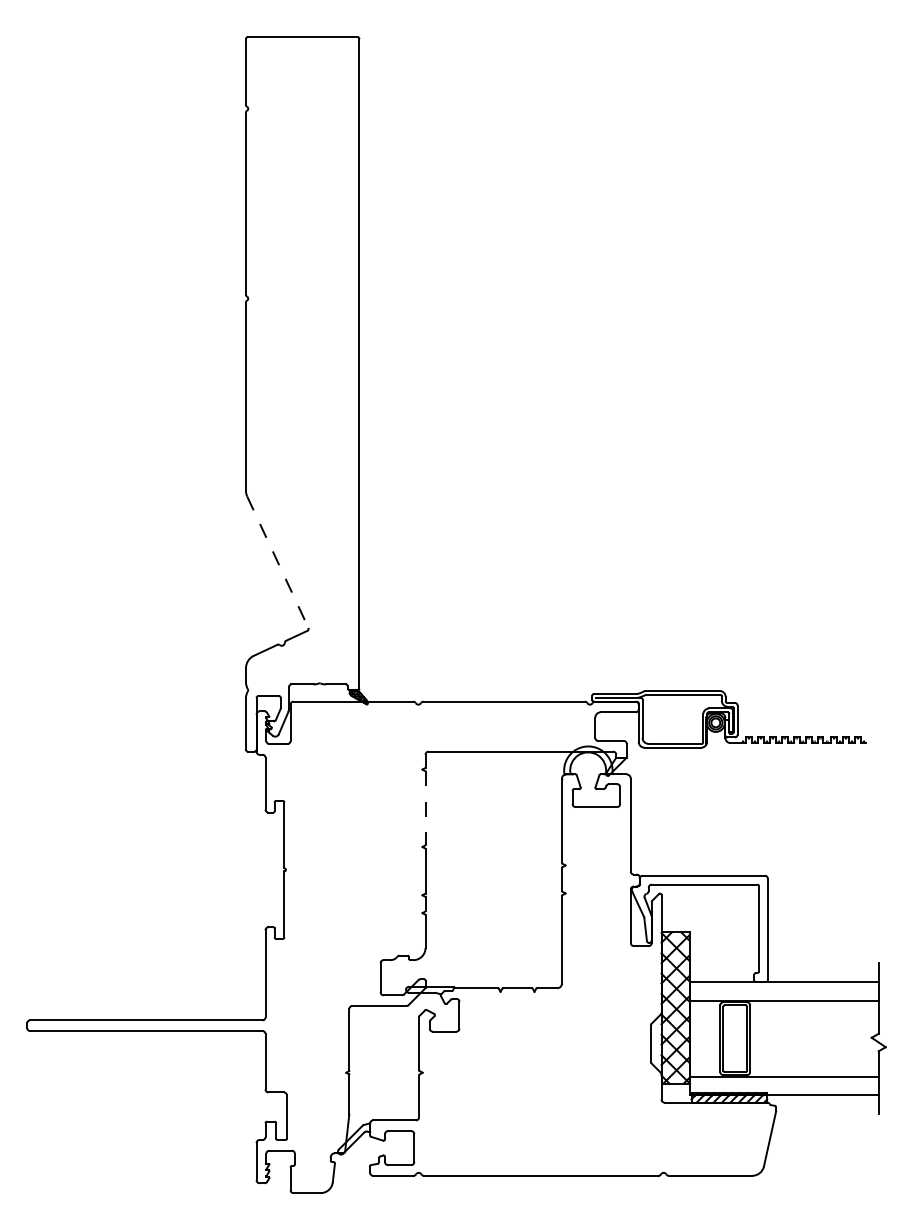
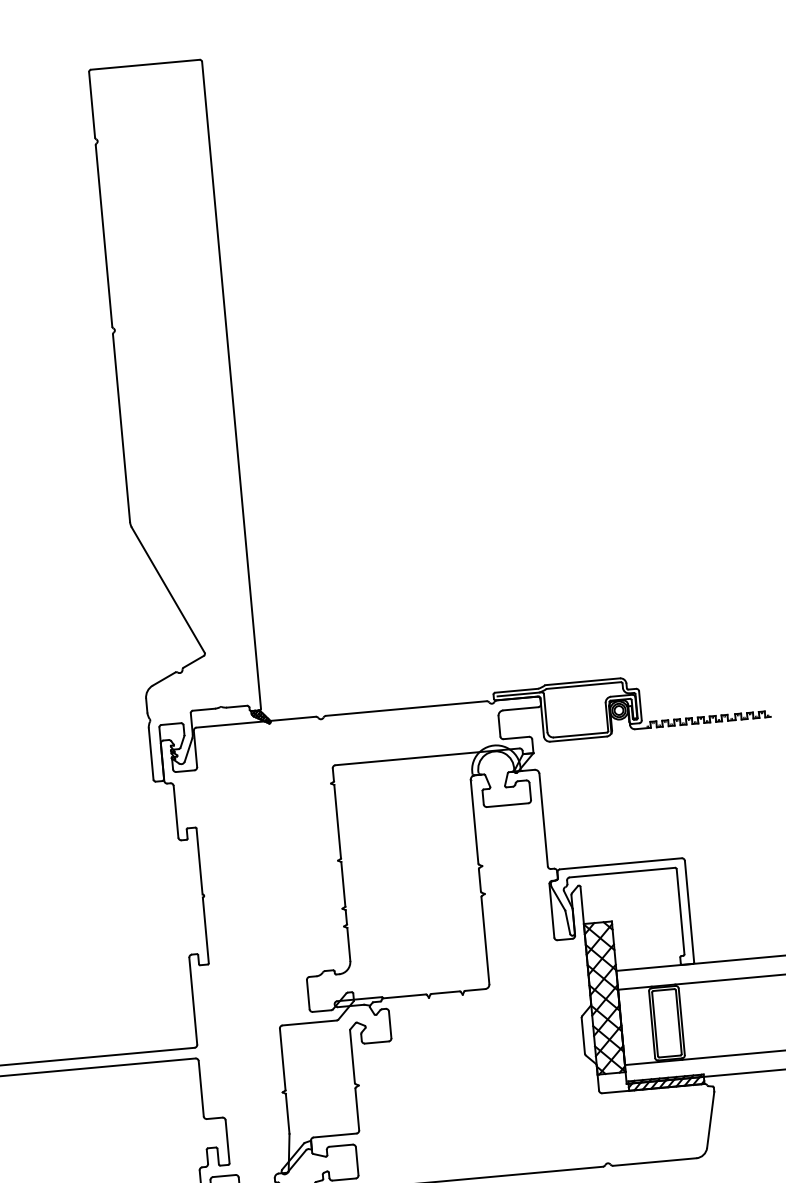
line: (278, 562) -> (168, 590), dashed -> solid
line: (425, 808) -> (337, 822), dashed -> solid

